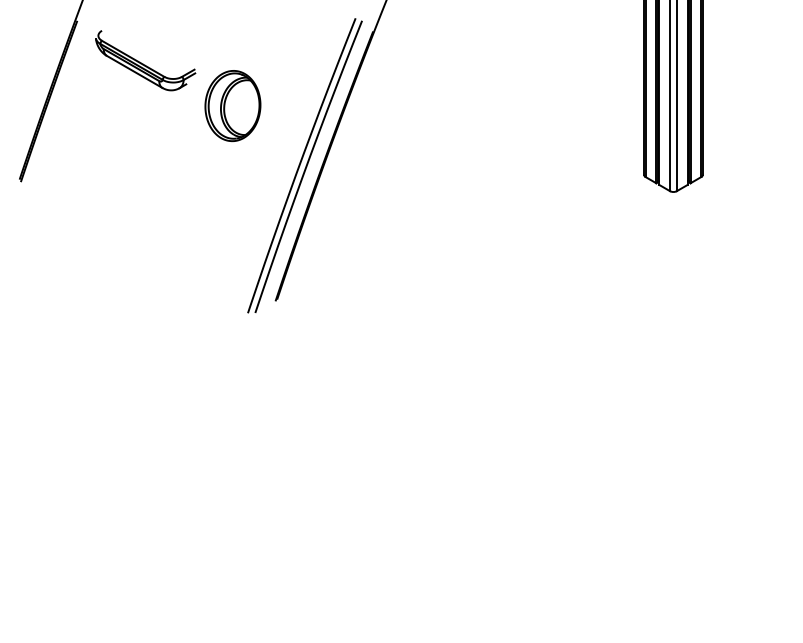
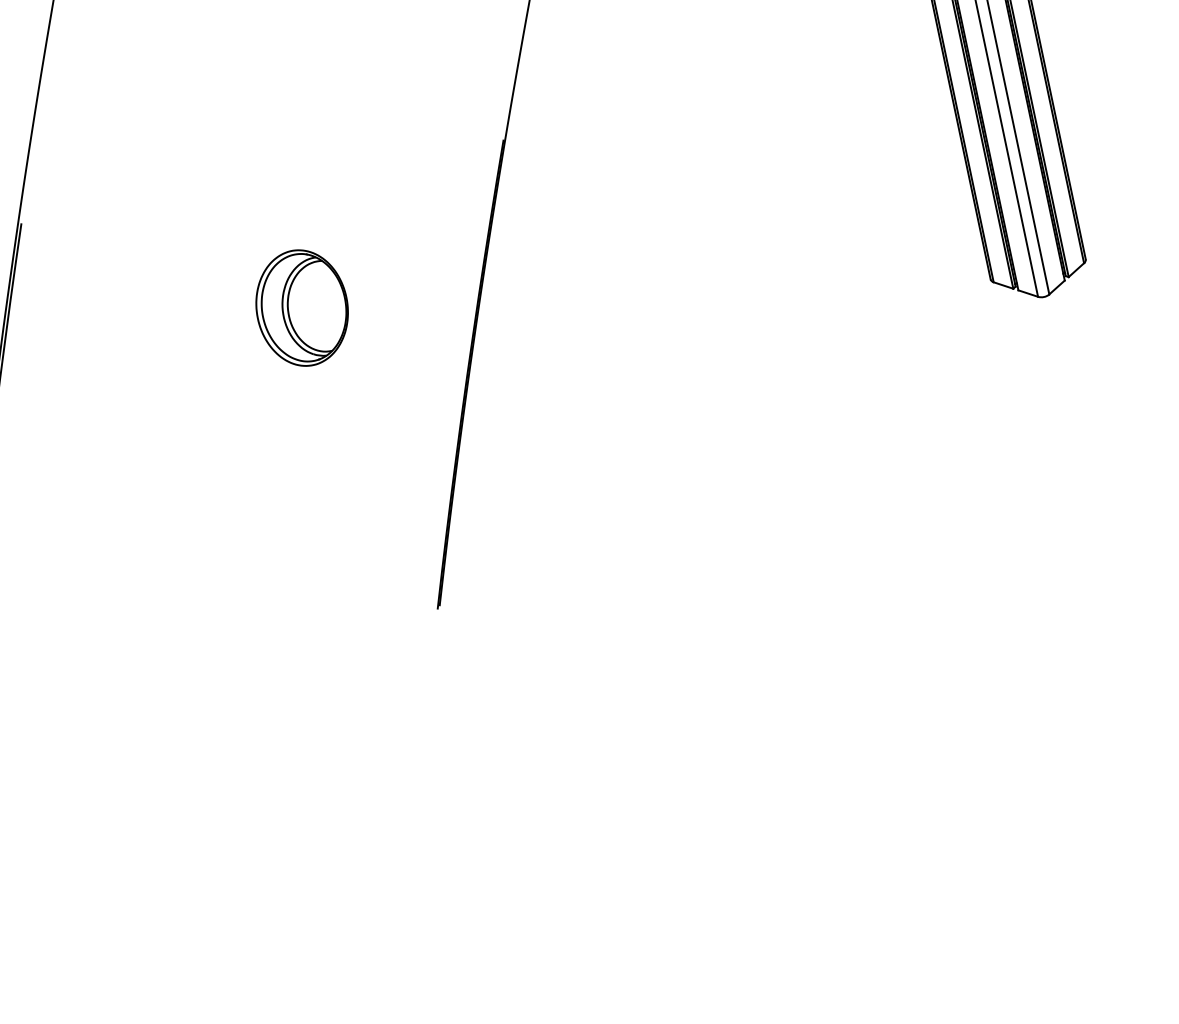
part: (145, 60) -> (145, 264), removed
part: (304, 165) -> (438, 379), removed

